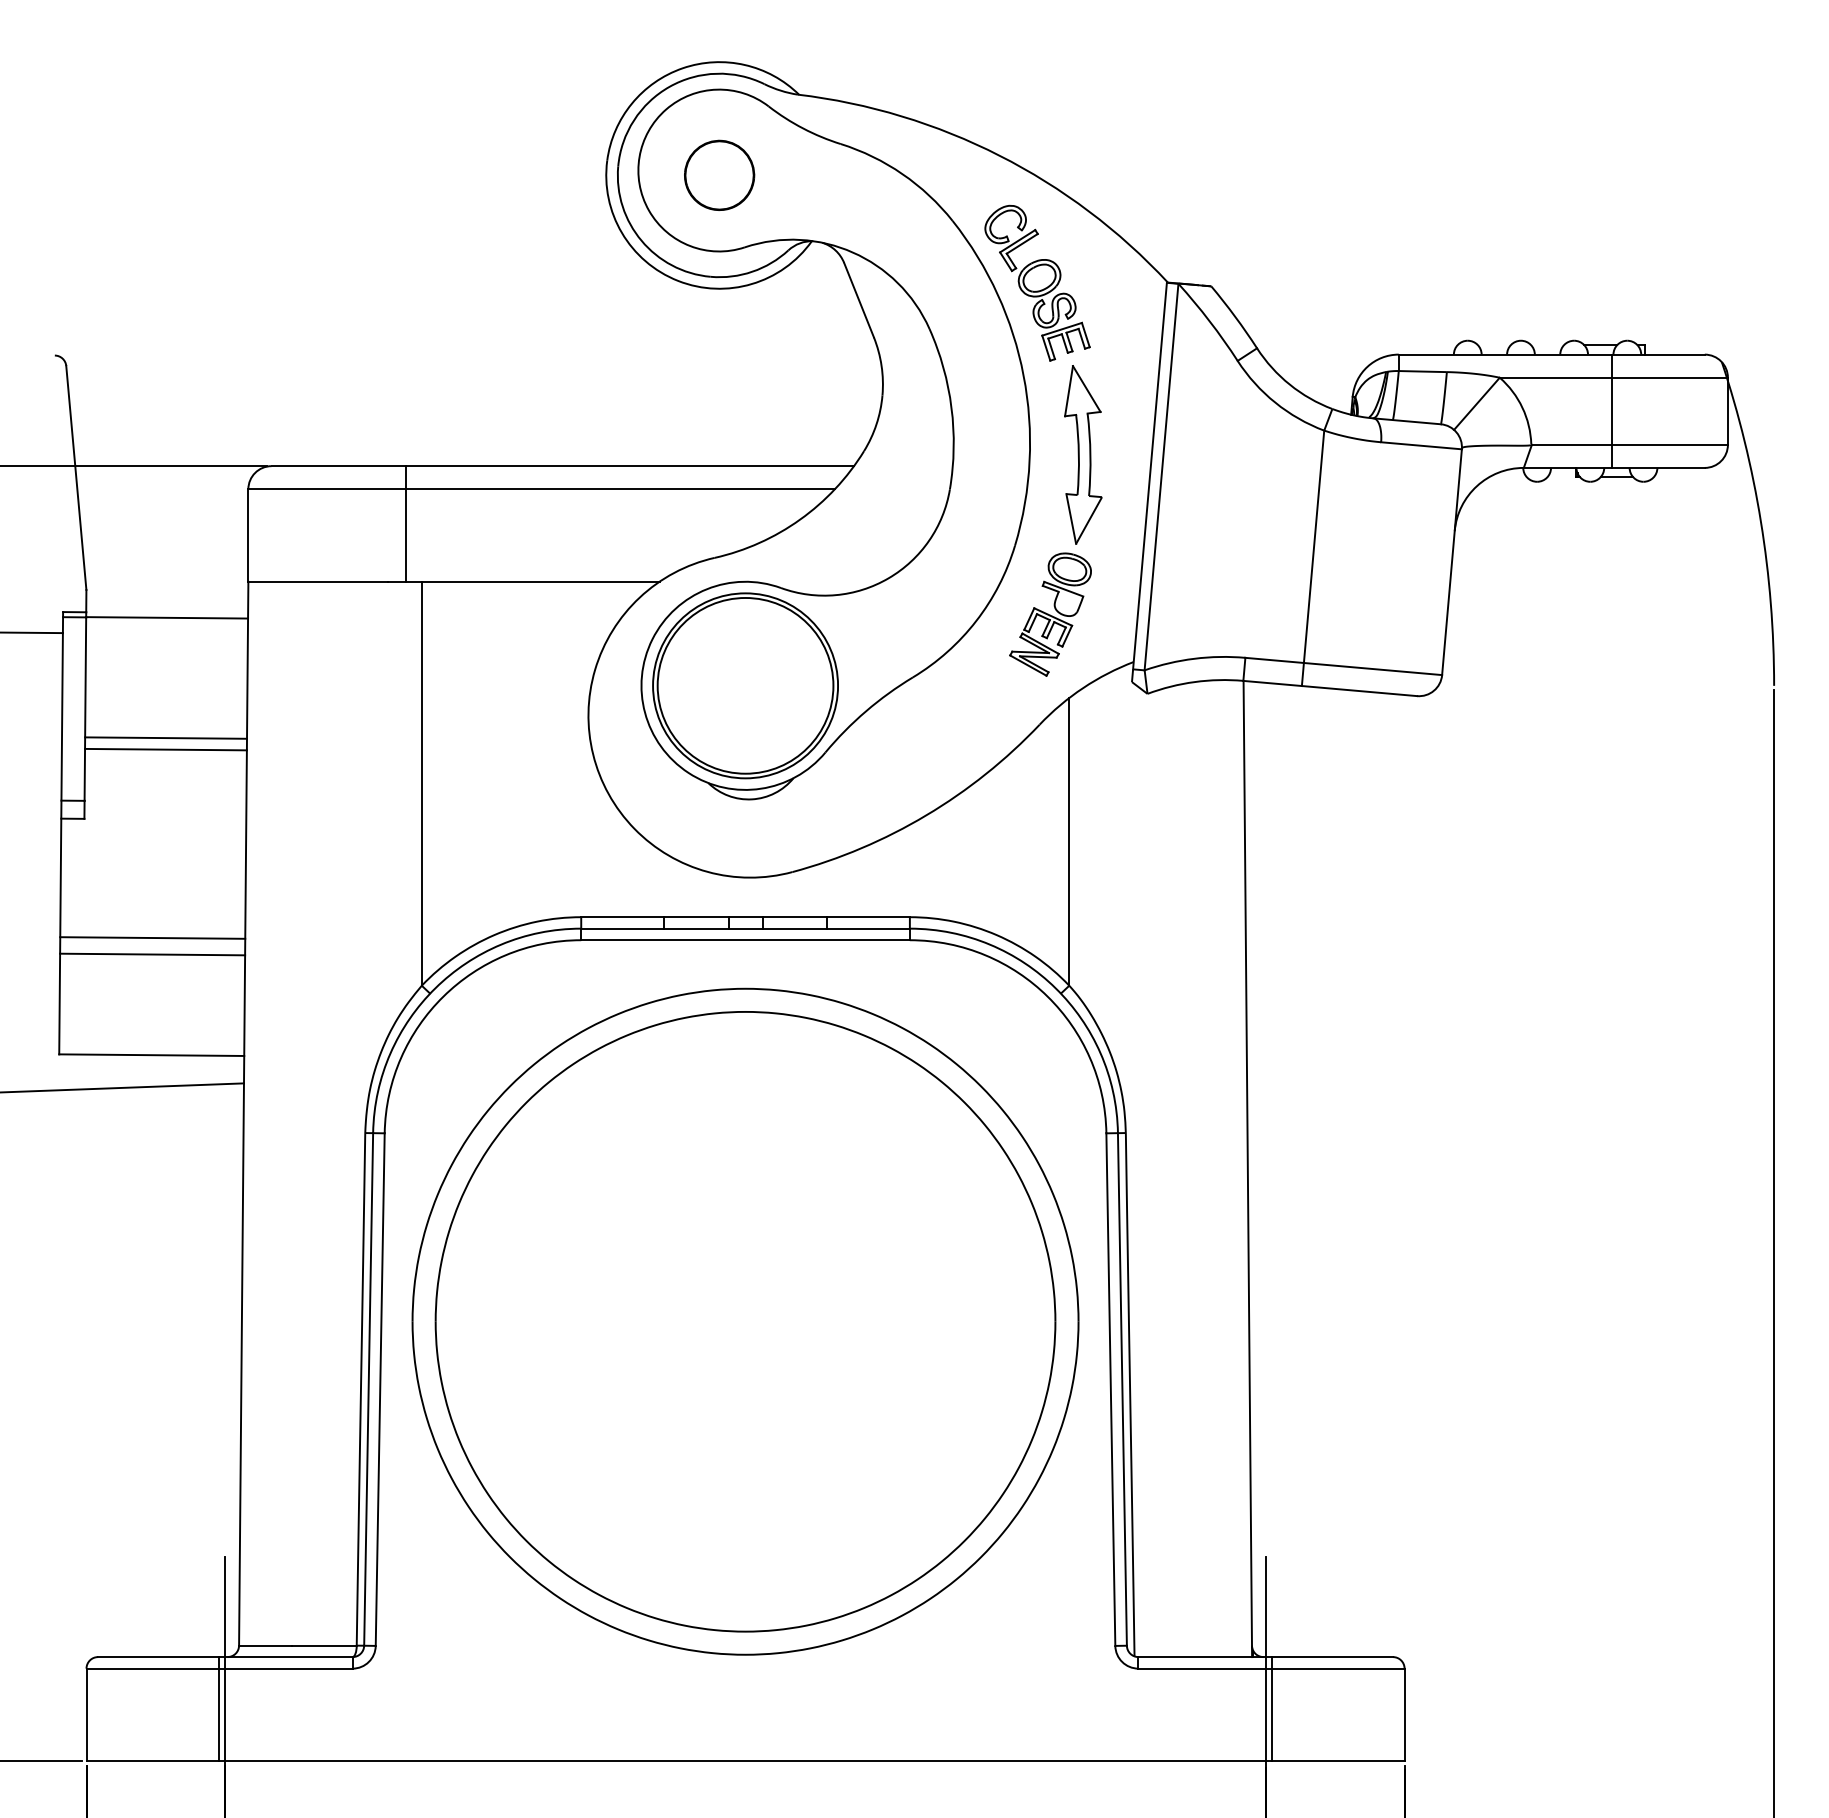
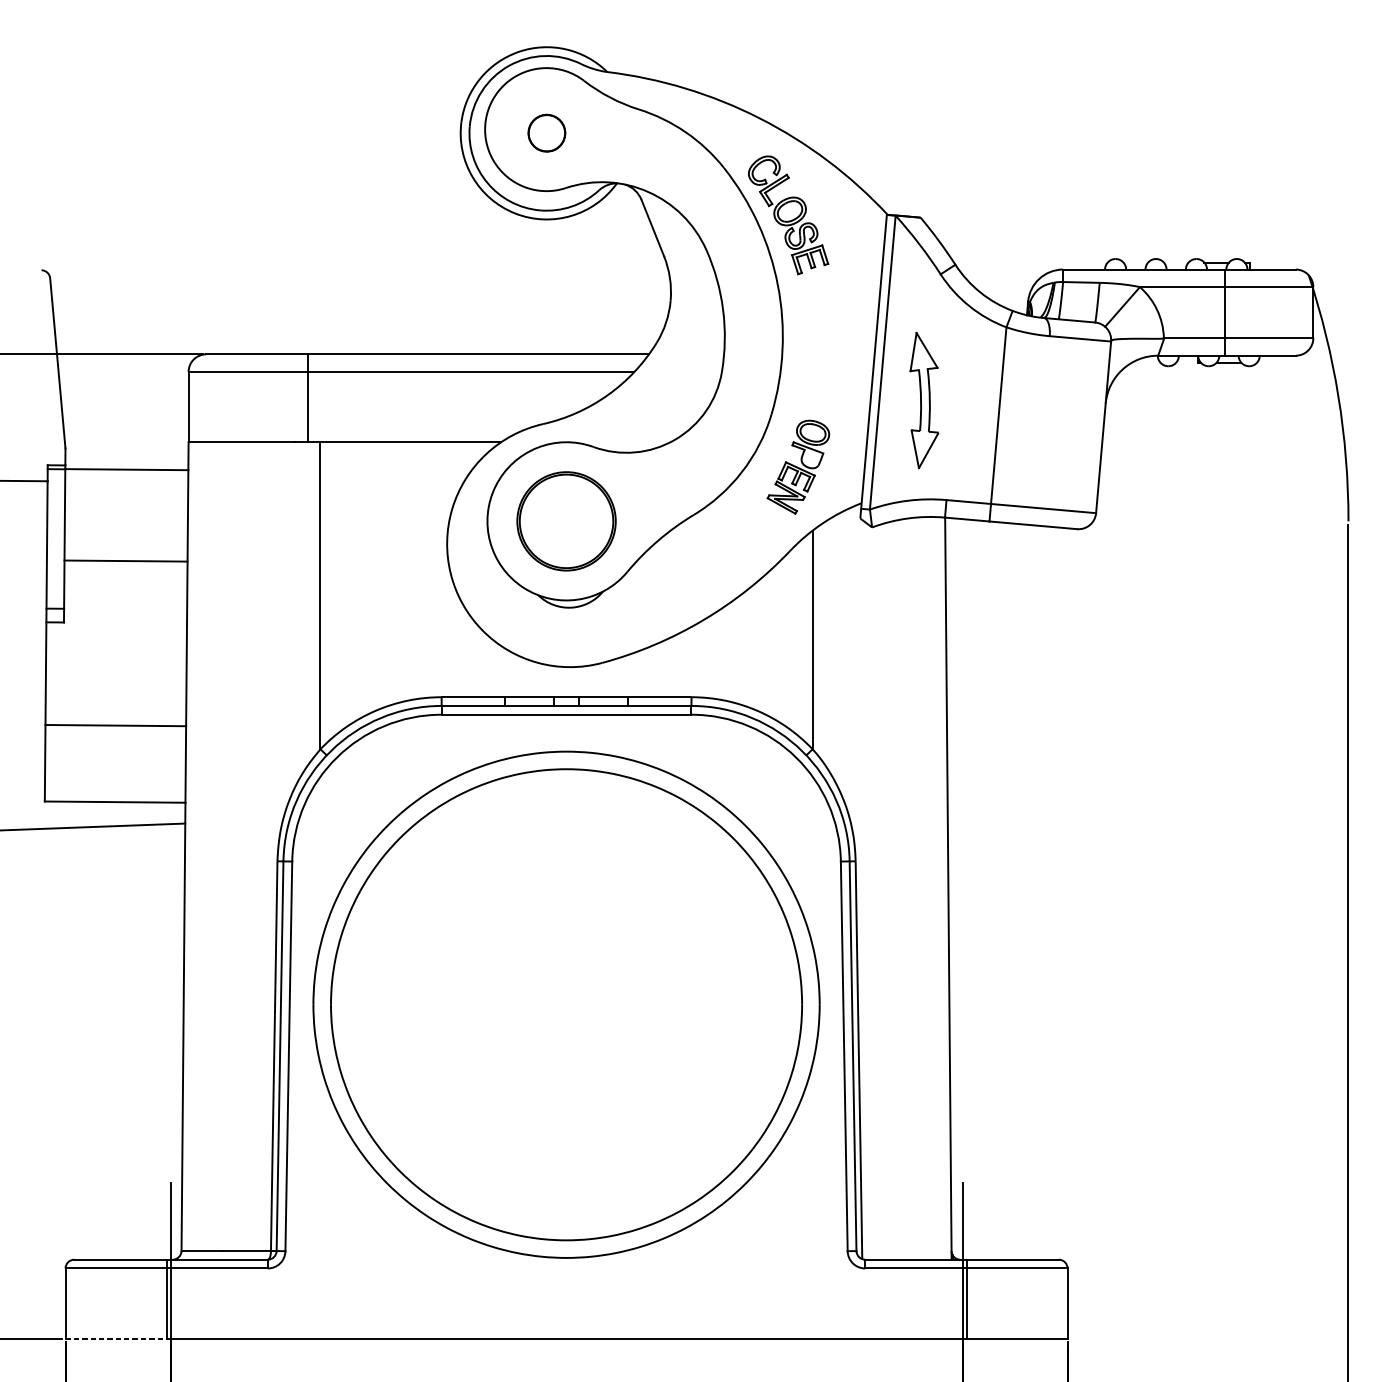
part: (719, 174) -> (546, 132), size x0.7
part: (1083, 454) -> (924, 400), moved
part: (745, 685) -> (566, 521), size x0.7
line: (165, 749) -> (125, 569), removed
line: (152, 937) -> (115, 712), removed
line: (153, 1761) -> (116, 1339), solid -> dashed

